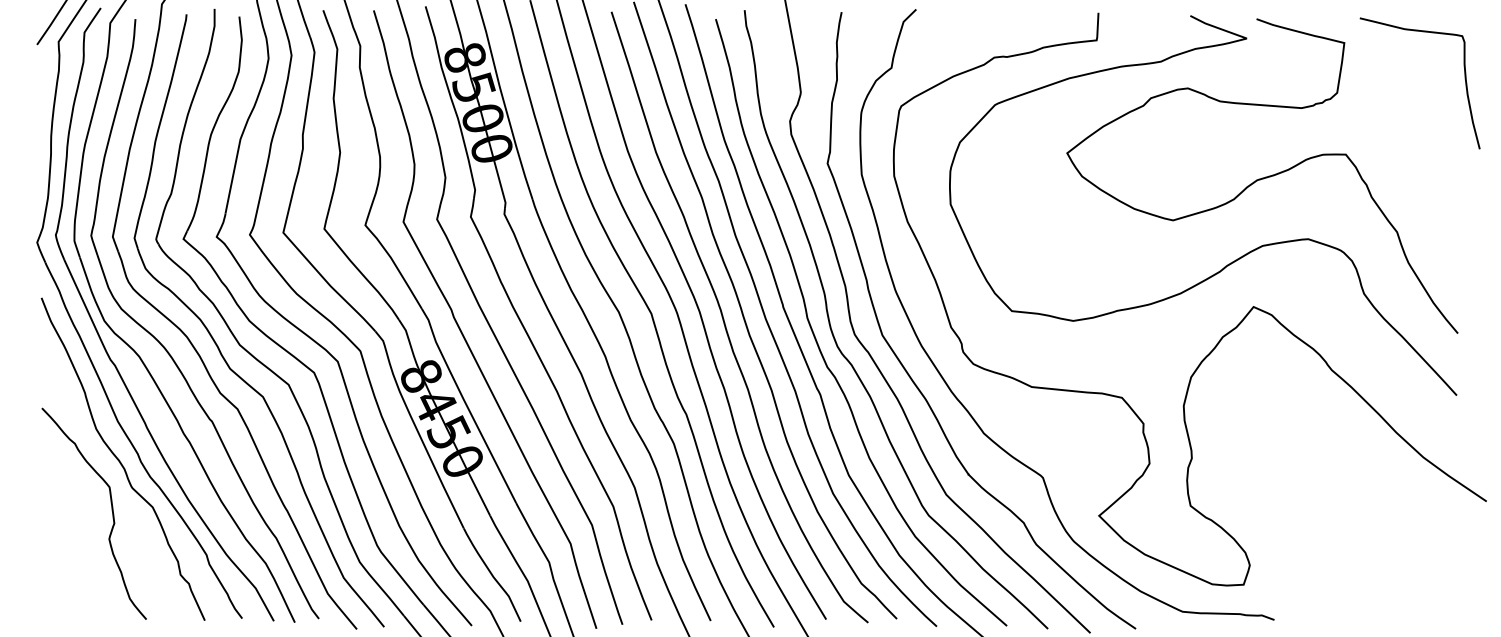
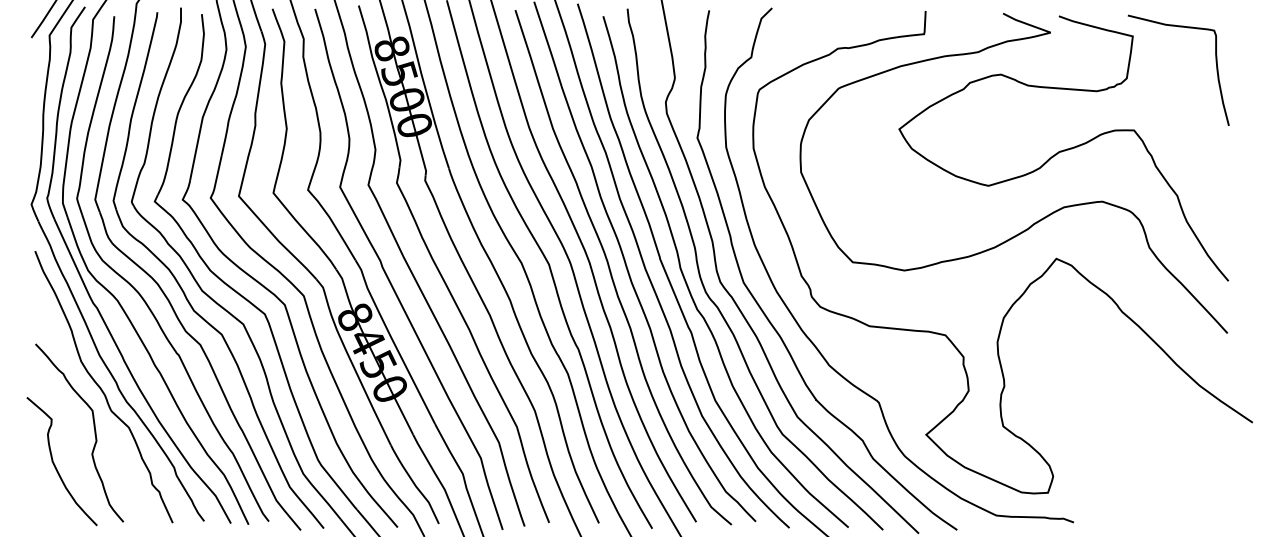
curve: (1463, 73) -> (1215, 62), moved
curve: (65, 551) -> (55, 464), added

